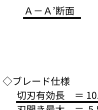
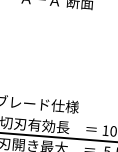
line: (51, 17) -> (59, 11), removed

